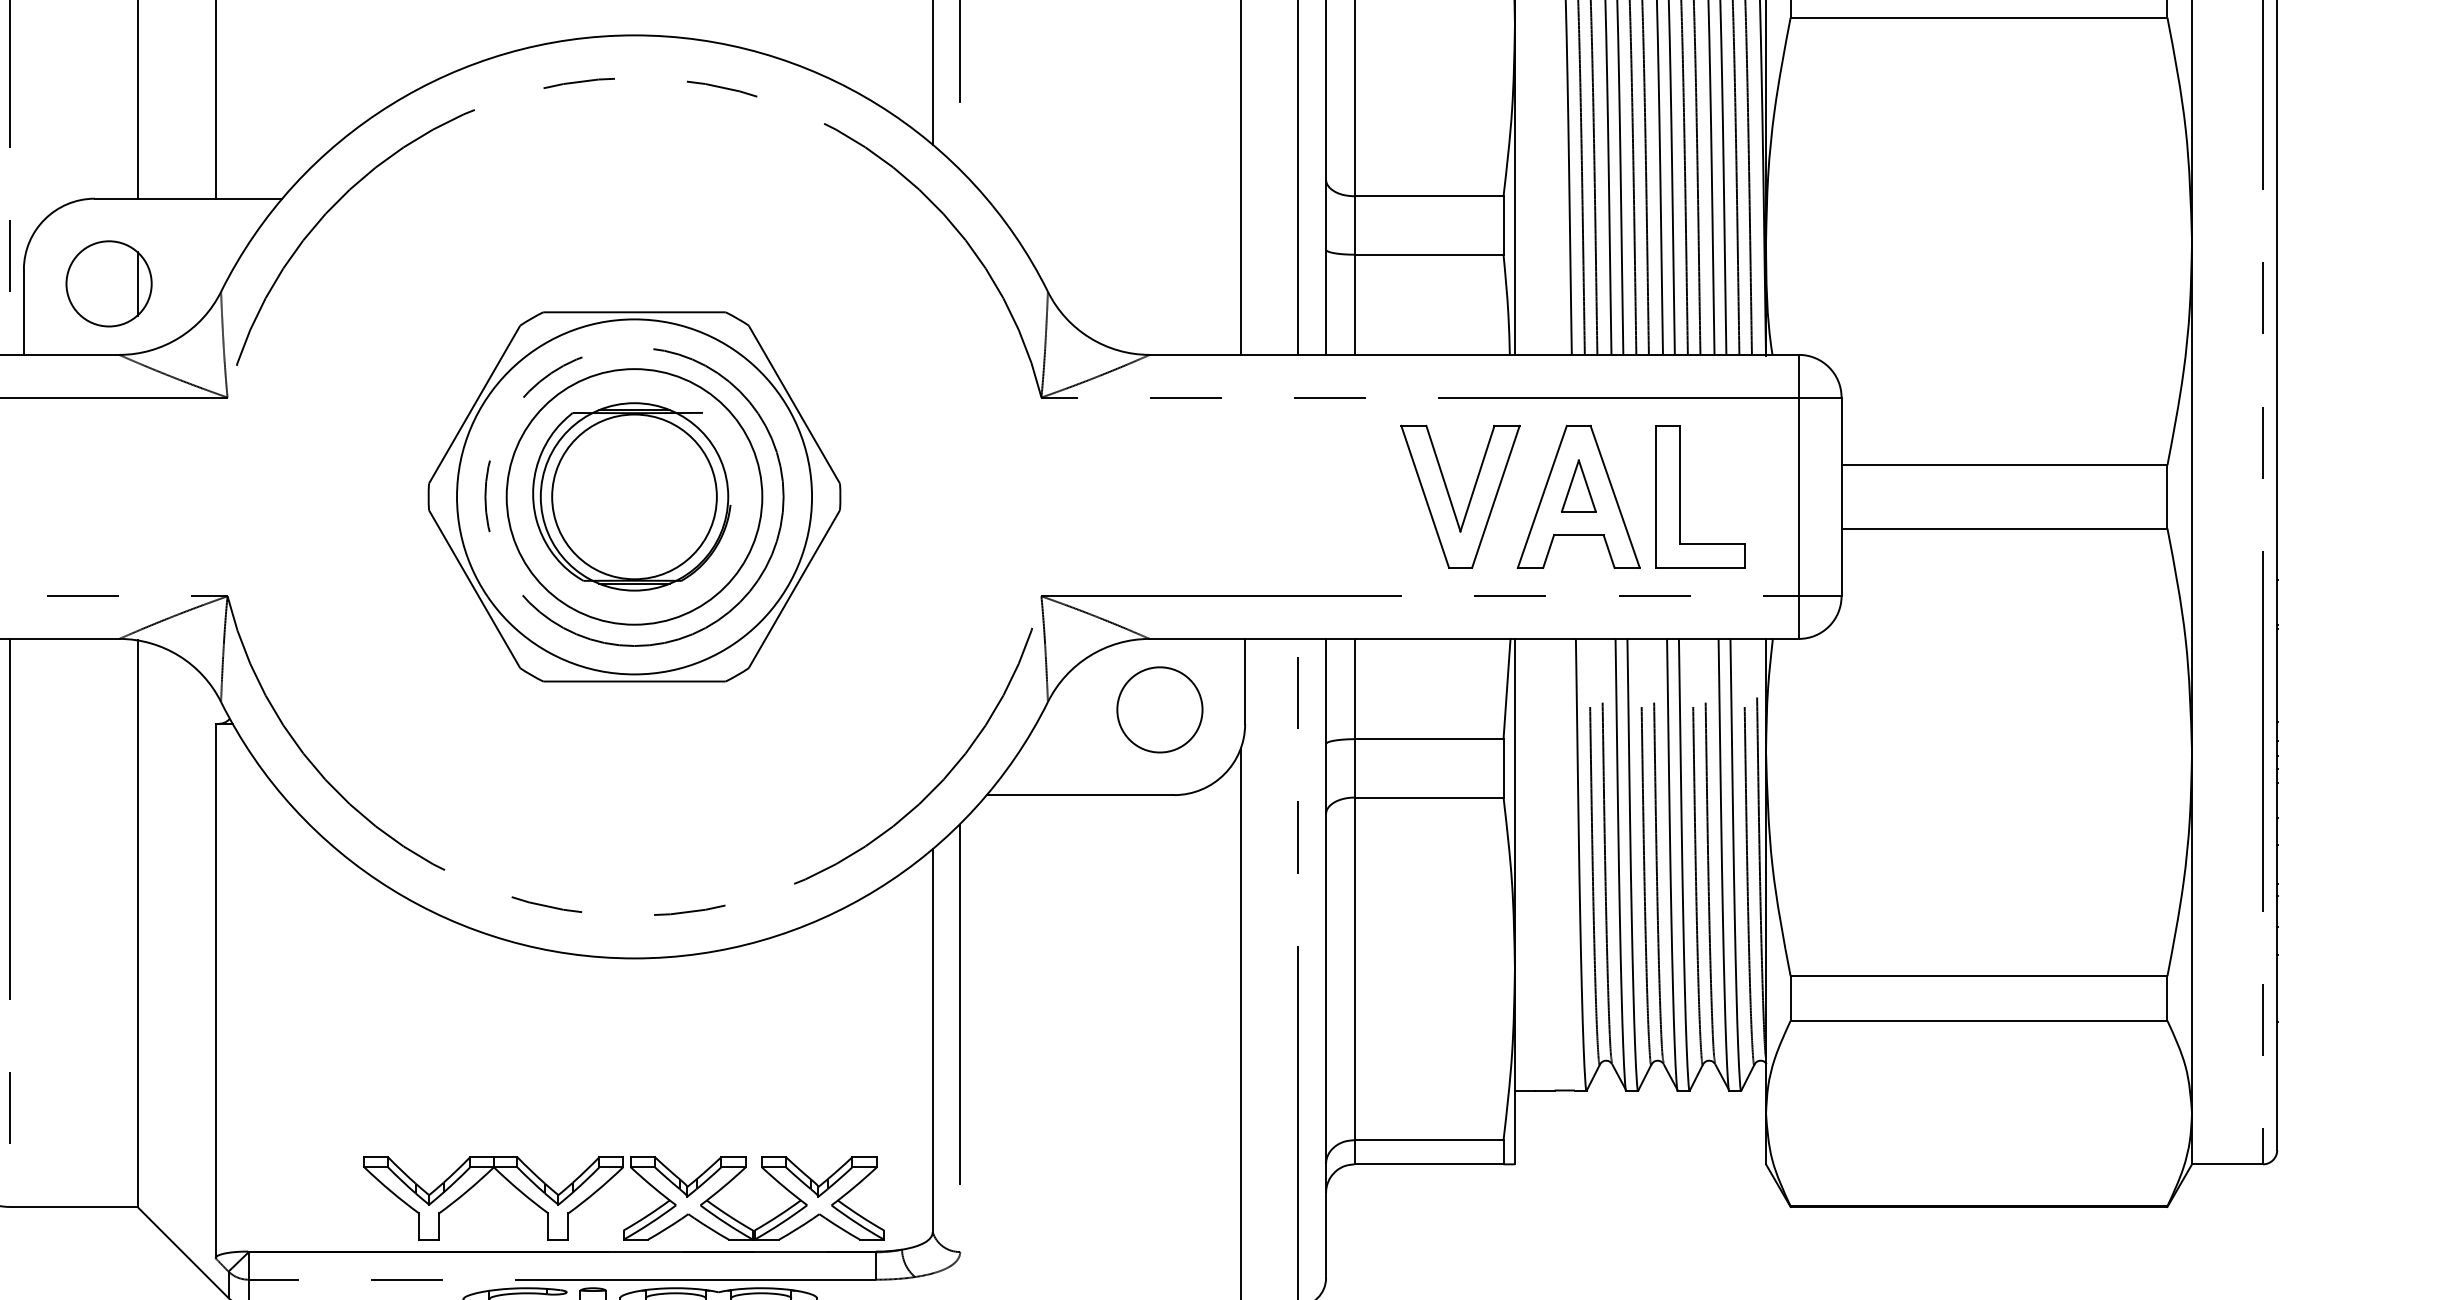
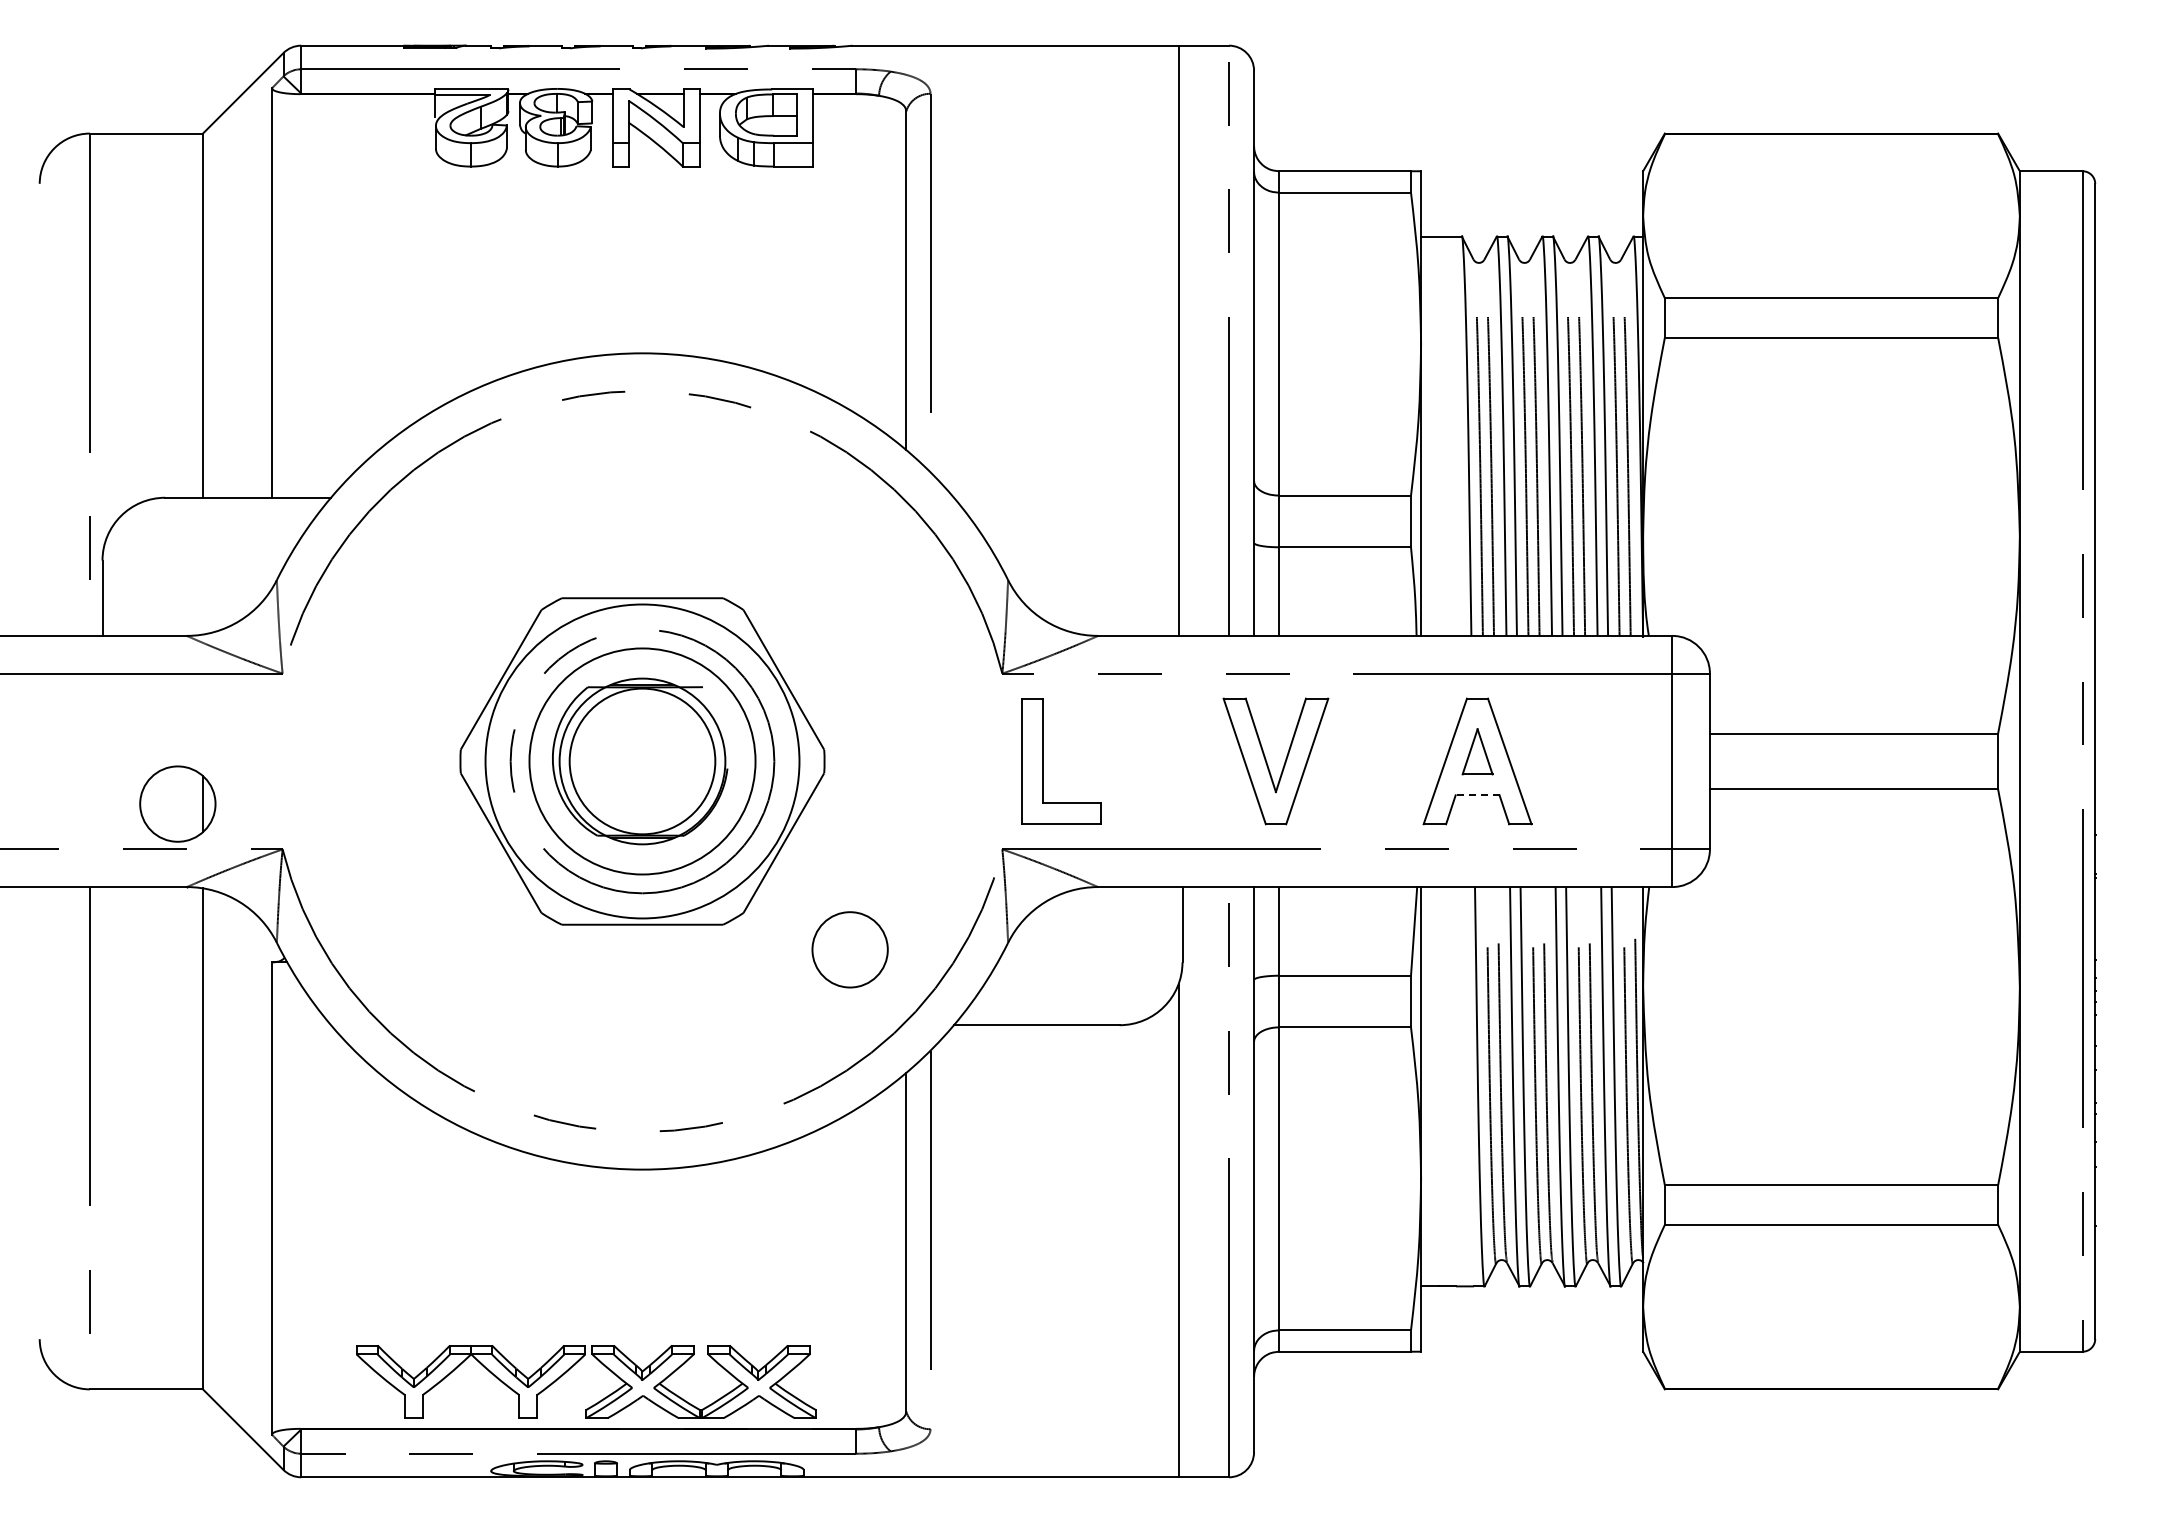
part: (108, 283) -> (177, 803), moved
part: (1680, 496) -> (1043, 761), moved
part: (1450, 498) -> (1267, 762), moved
line: (1578, 535) -> (1477, 795), solid -> dashed
circle: (1159, 709) -> (849, 949), moved
part: (613, 1178) -> (576, 1364), moved

